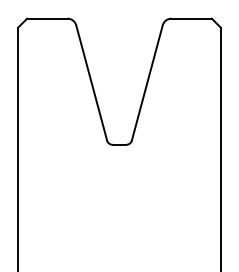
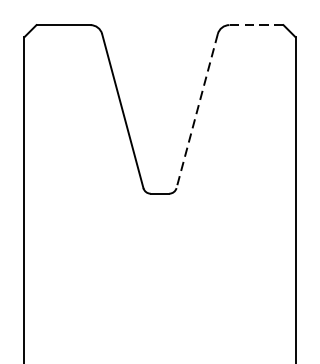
line: (191, 18) -> (256, 24), solid -> dashed
line: (147, 82) -> (197, 110), solid -> dashed

